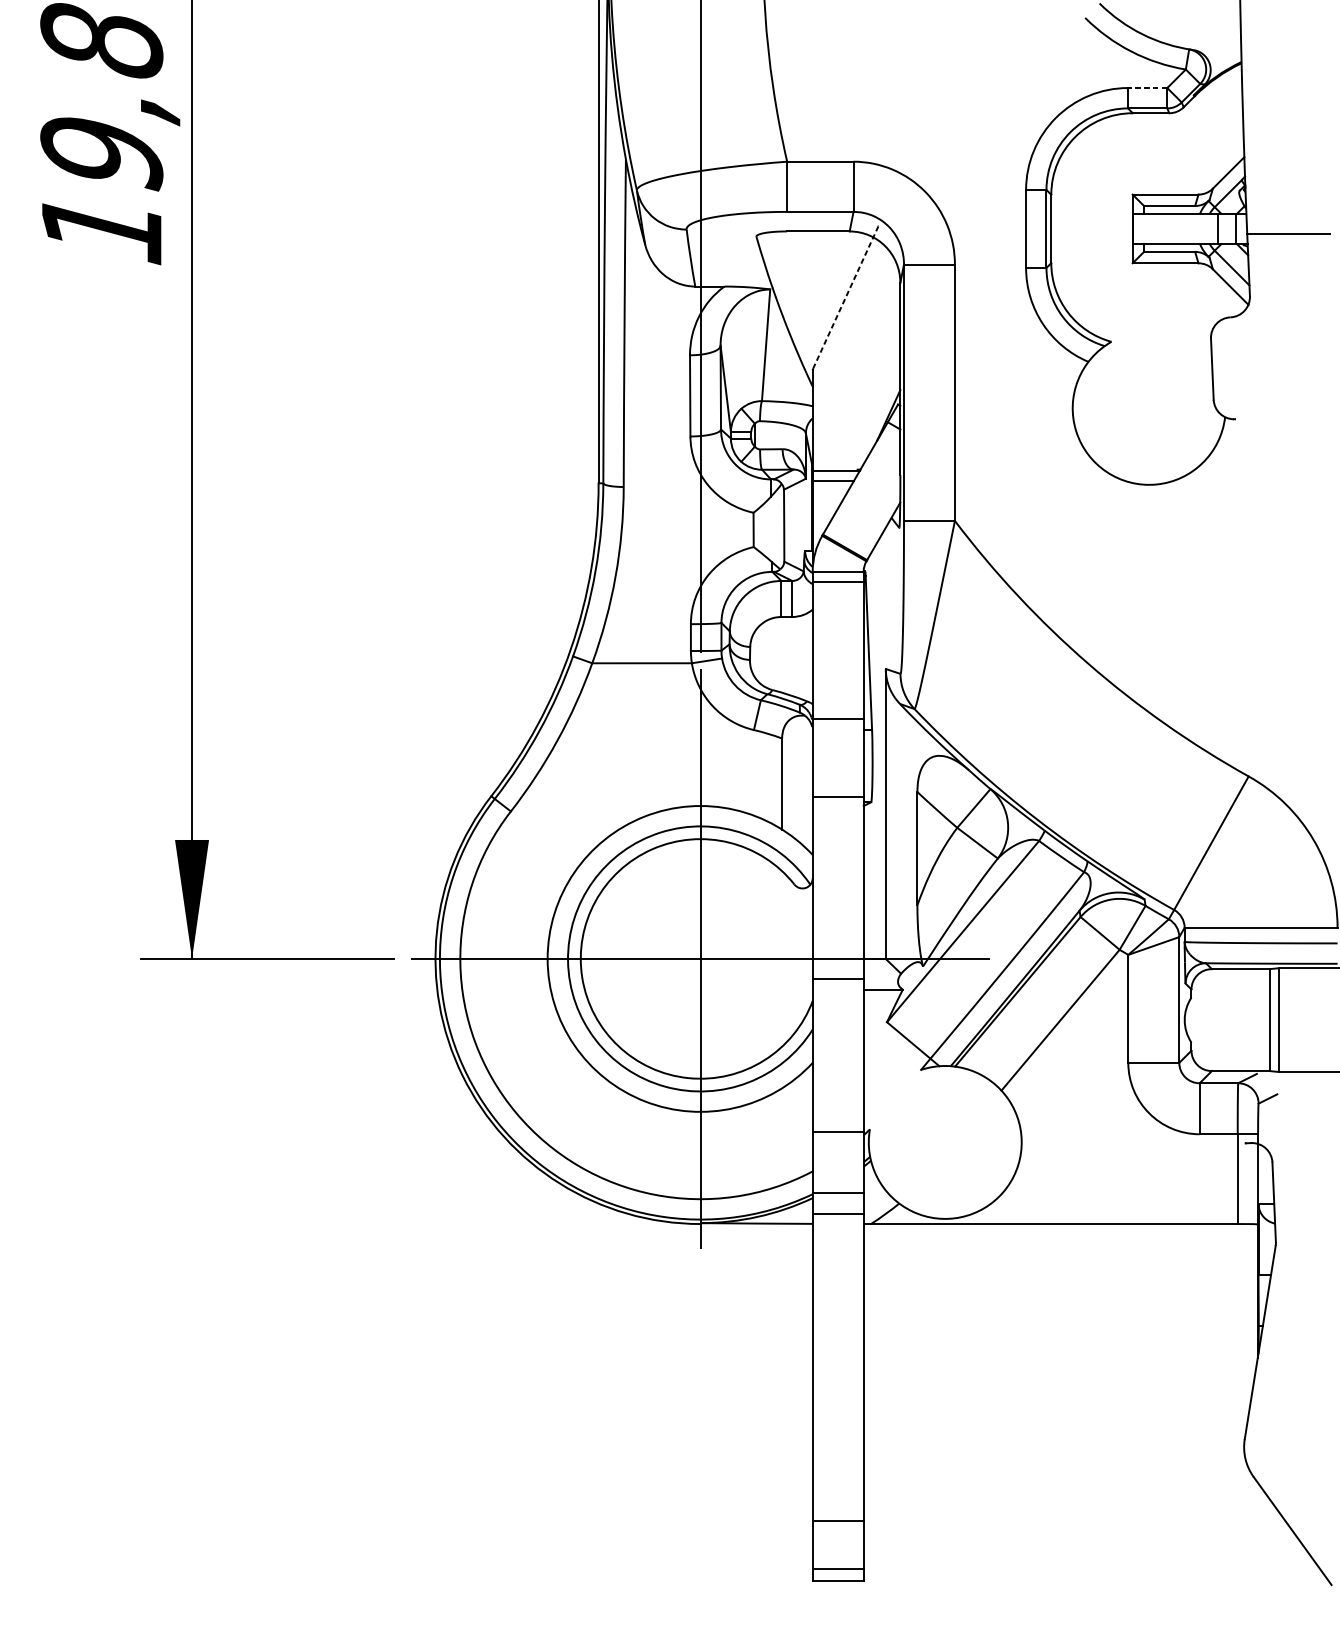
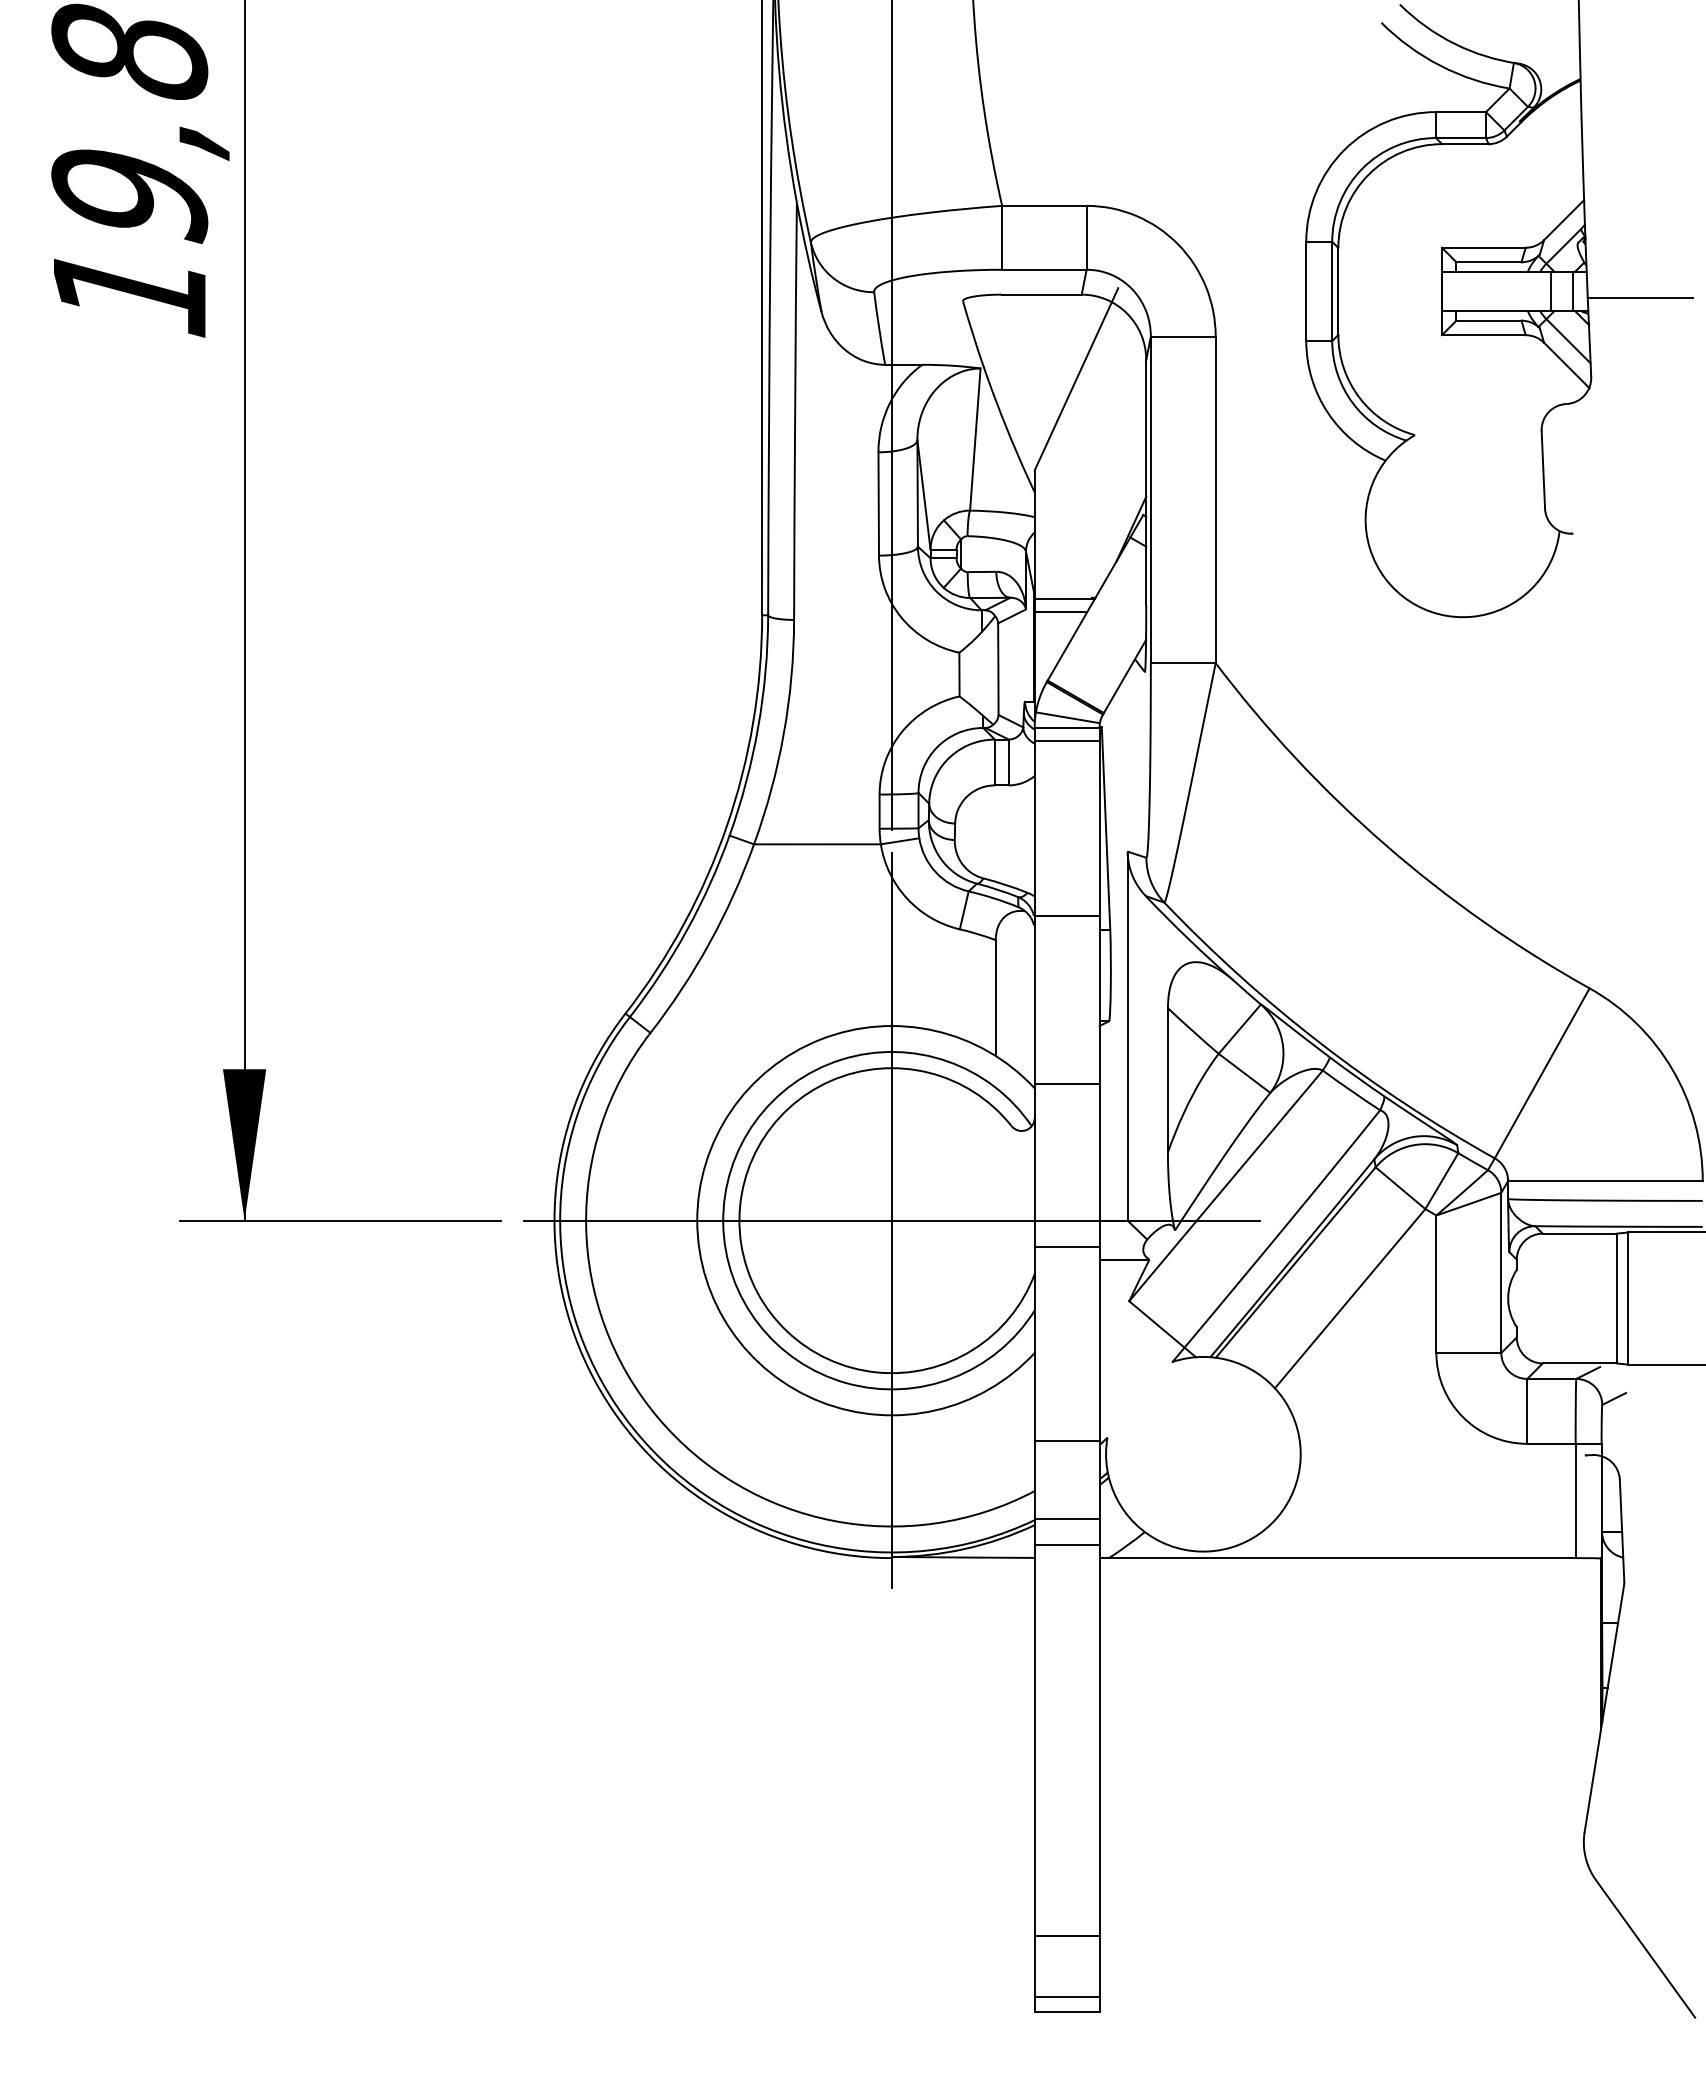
line: (1148, 88) -> (1461, 112), dashed -> solid
line: (845, 297) -> (1076, 378), dashed -> solid
line: (838, 563) -> (1067, 717), added
line: (837, 796) -> (1066, 1084), moved

